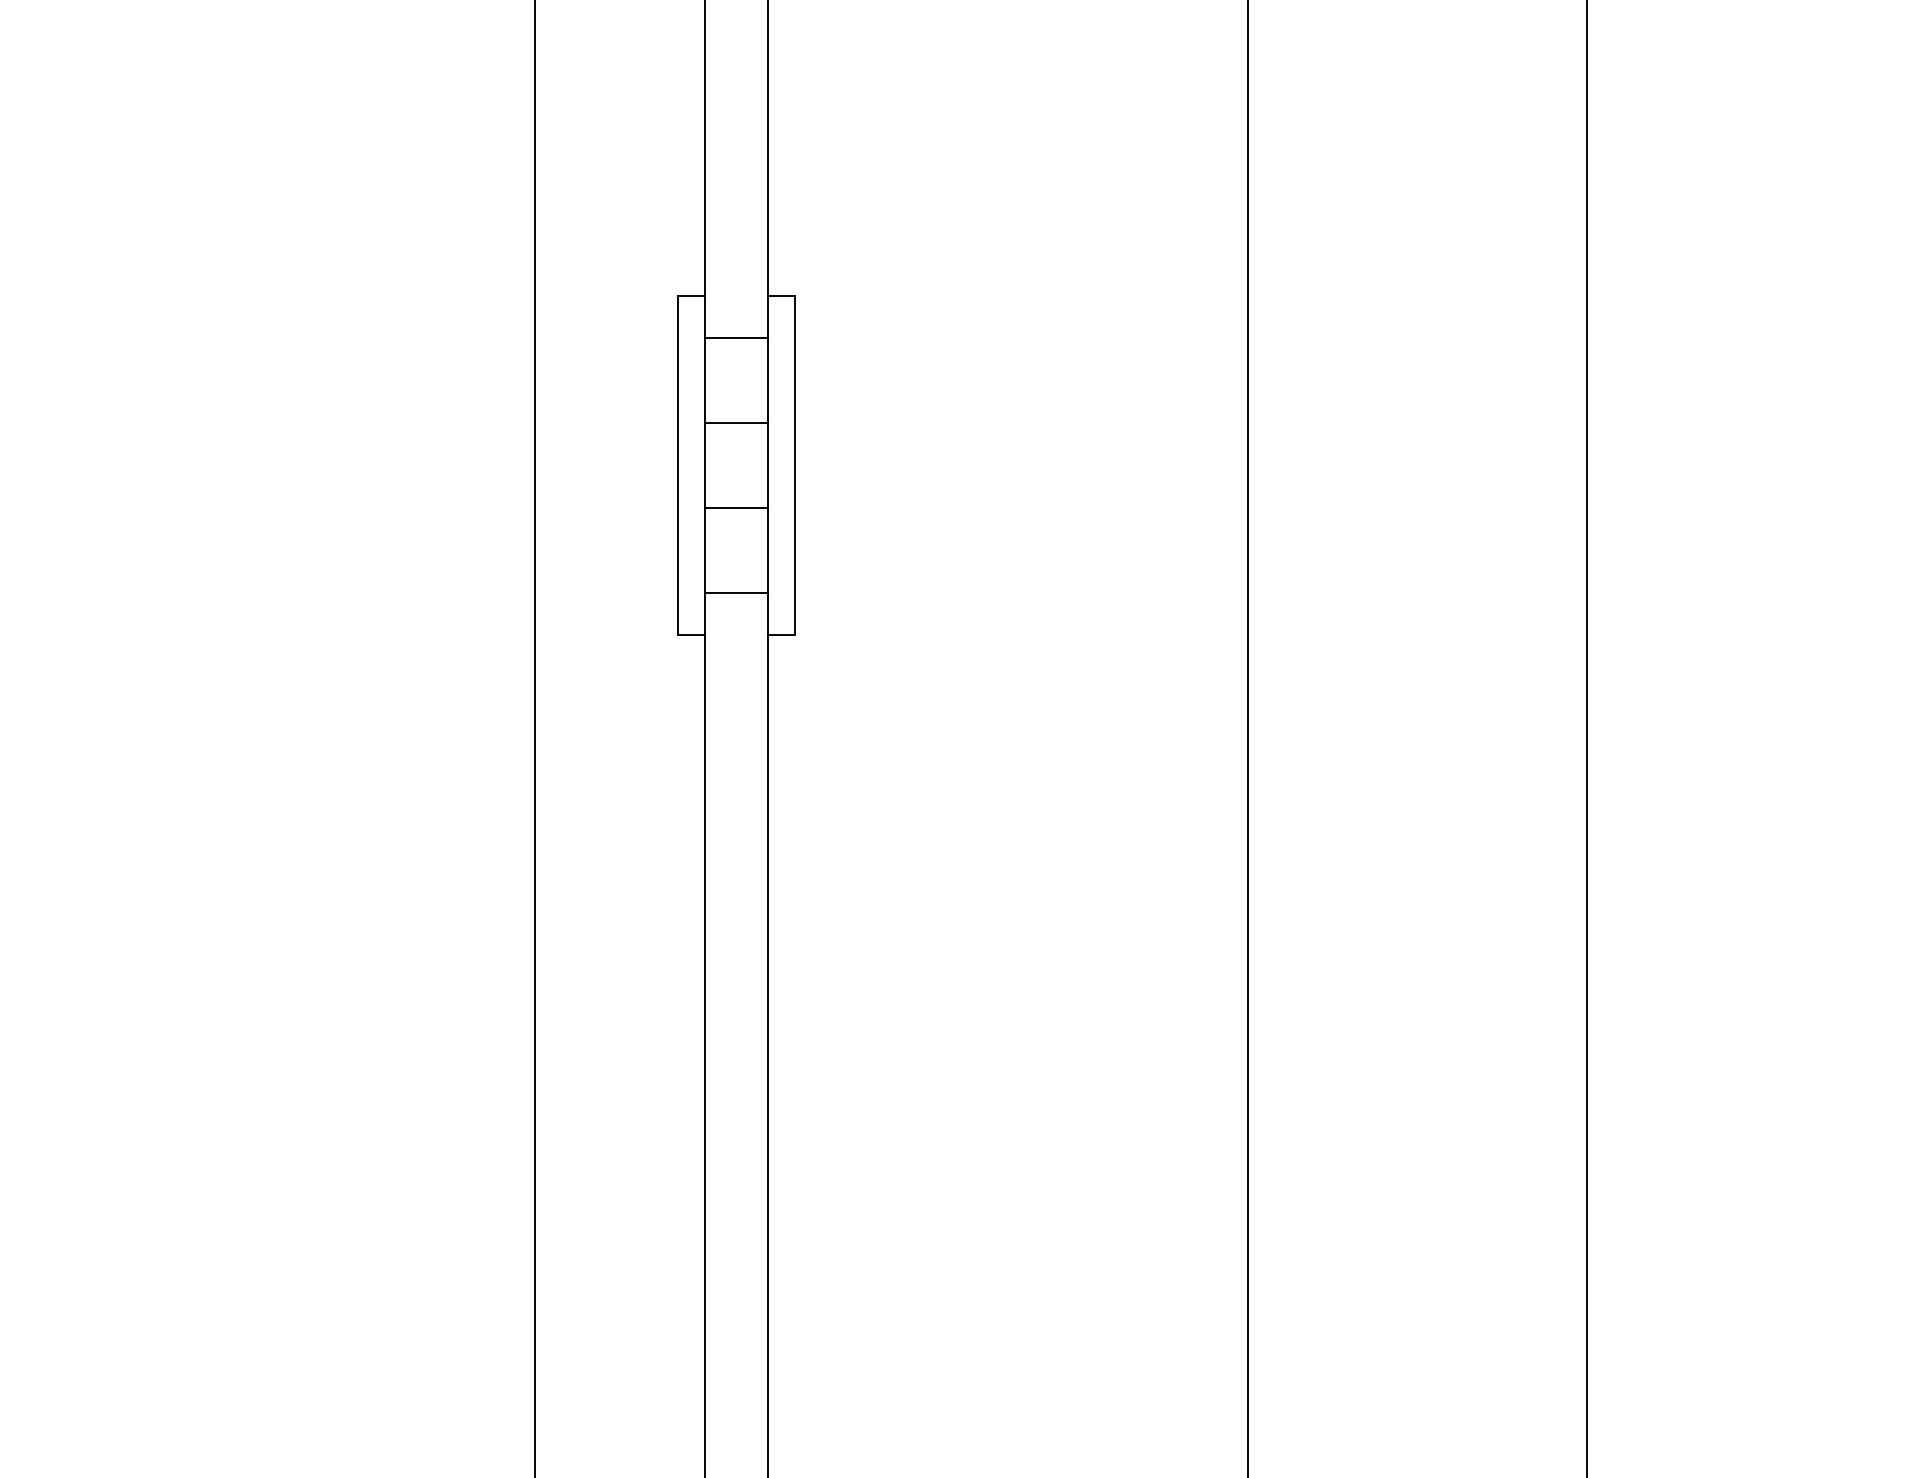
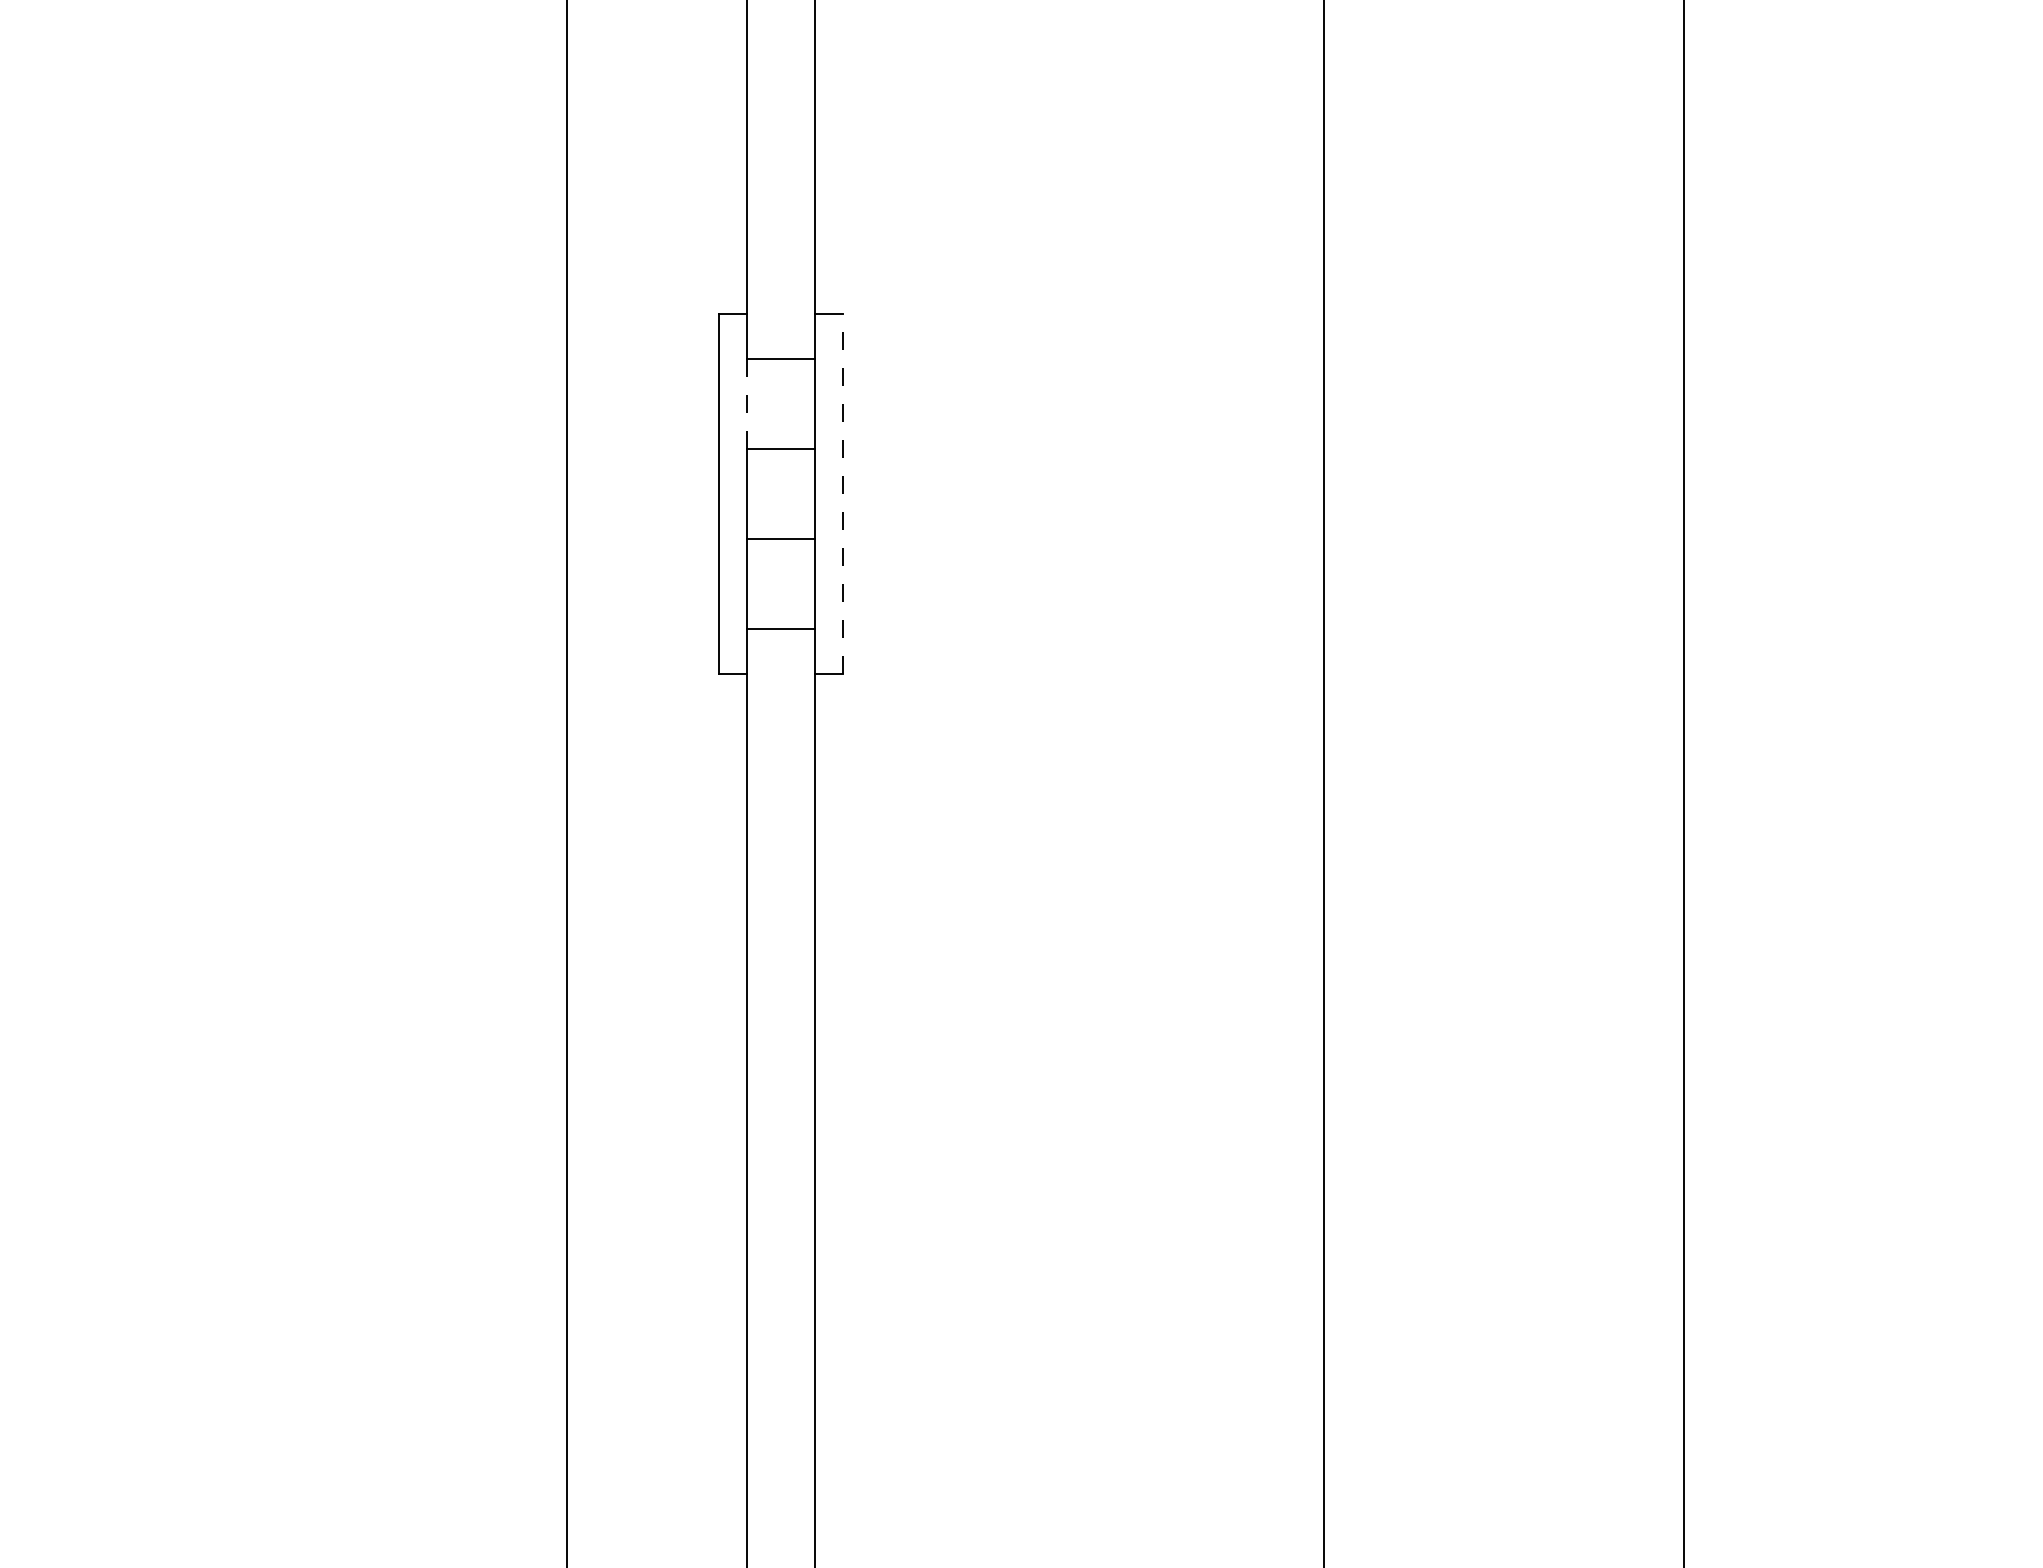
line: (704, 381) -> (747, 404), solid -> dashed
line: (794, 465) -> (842, 493), solid -> dashed

